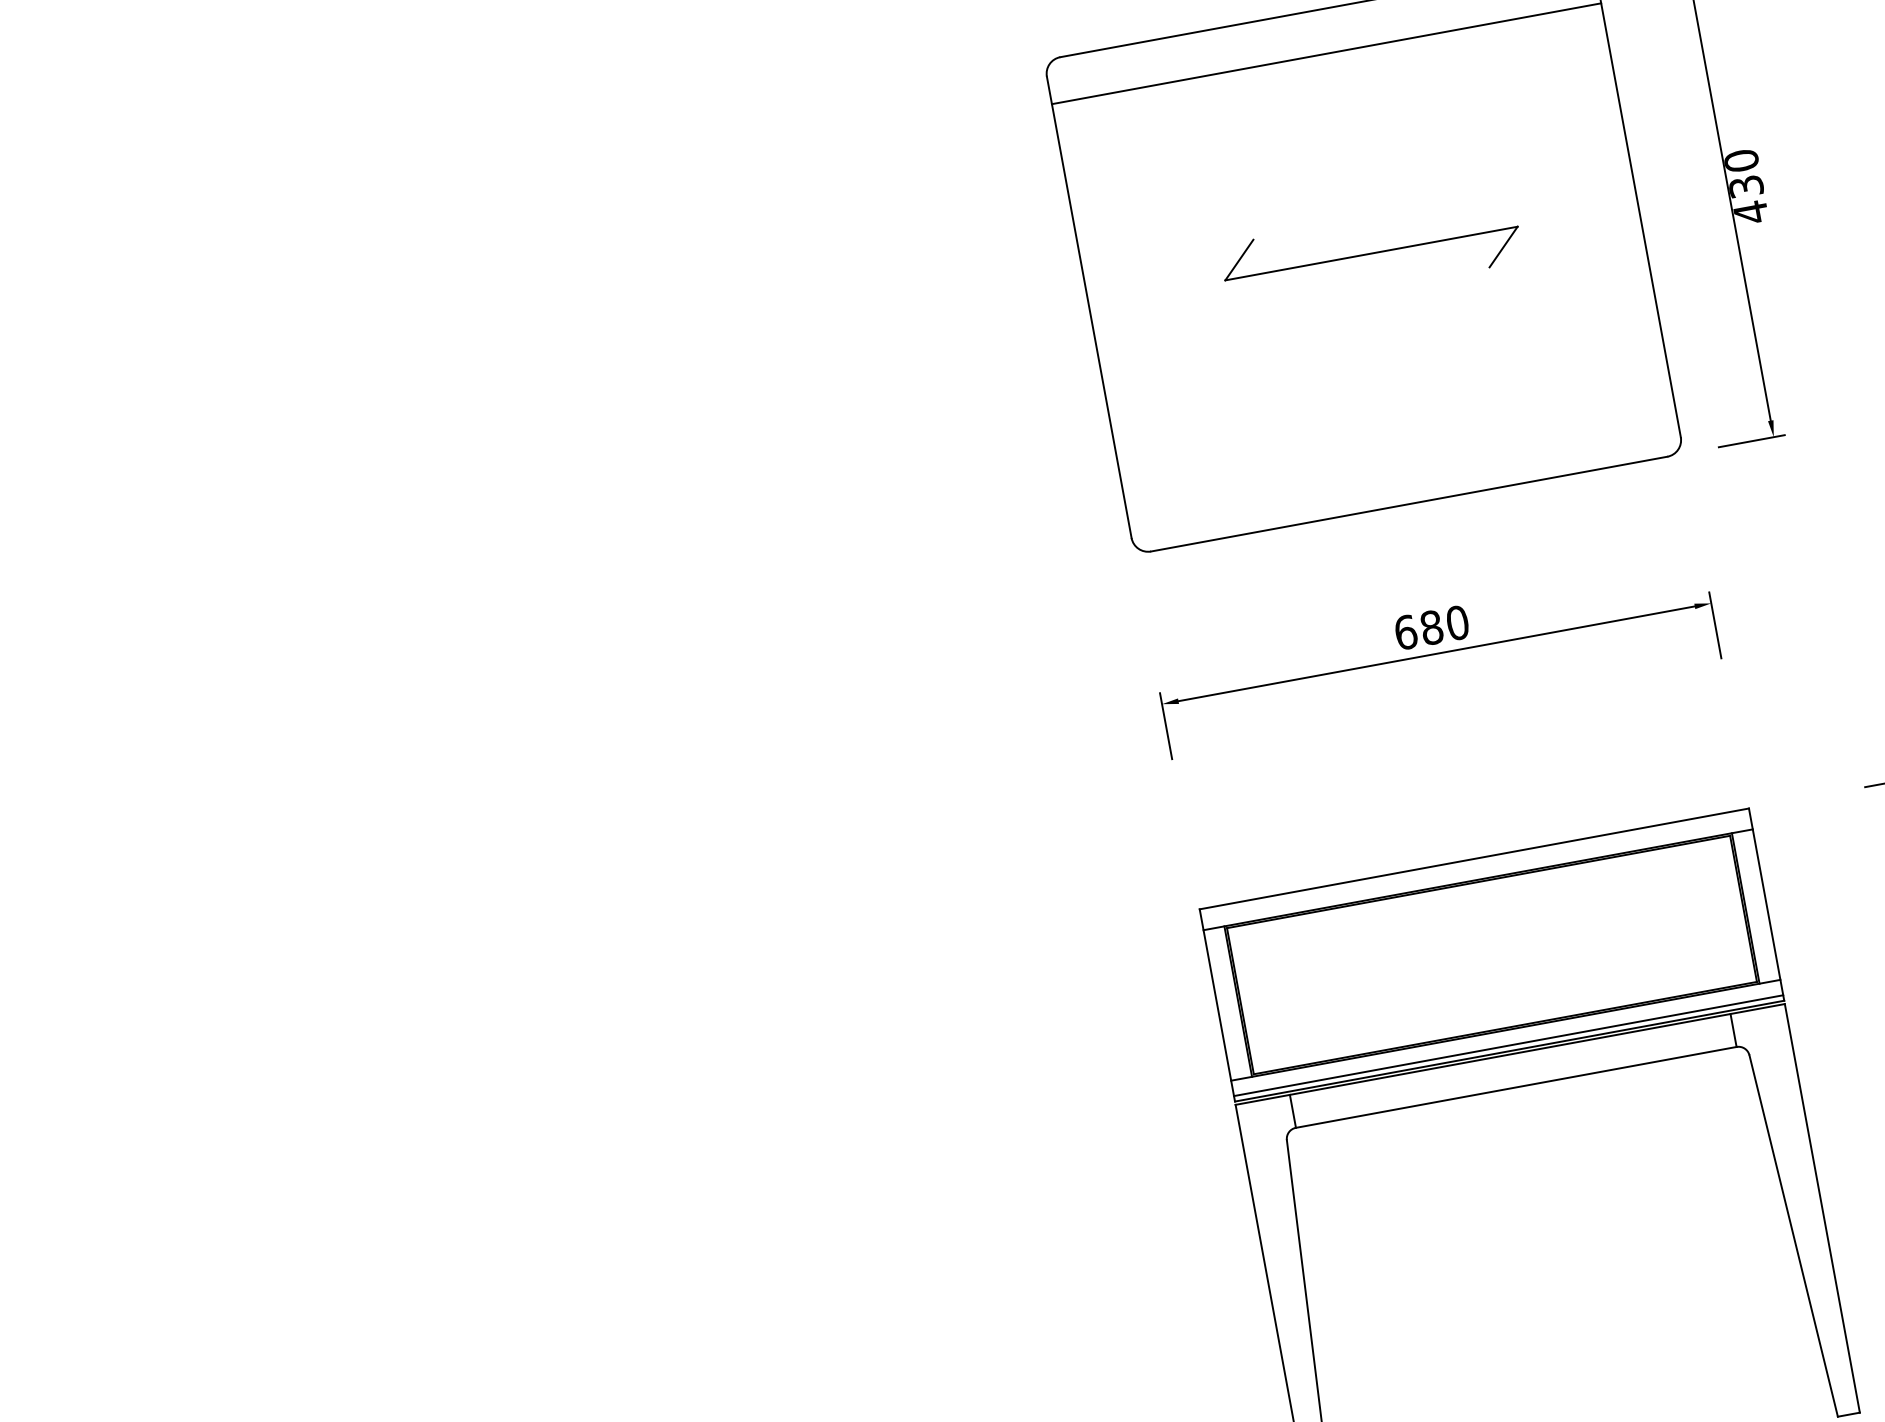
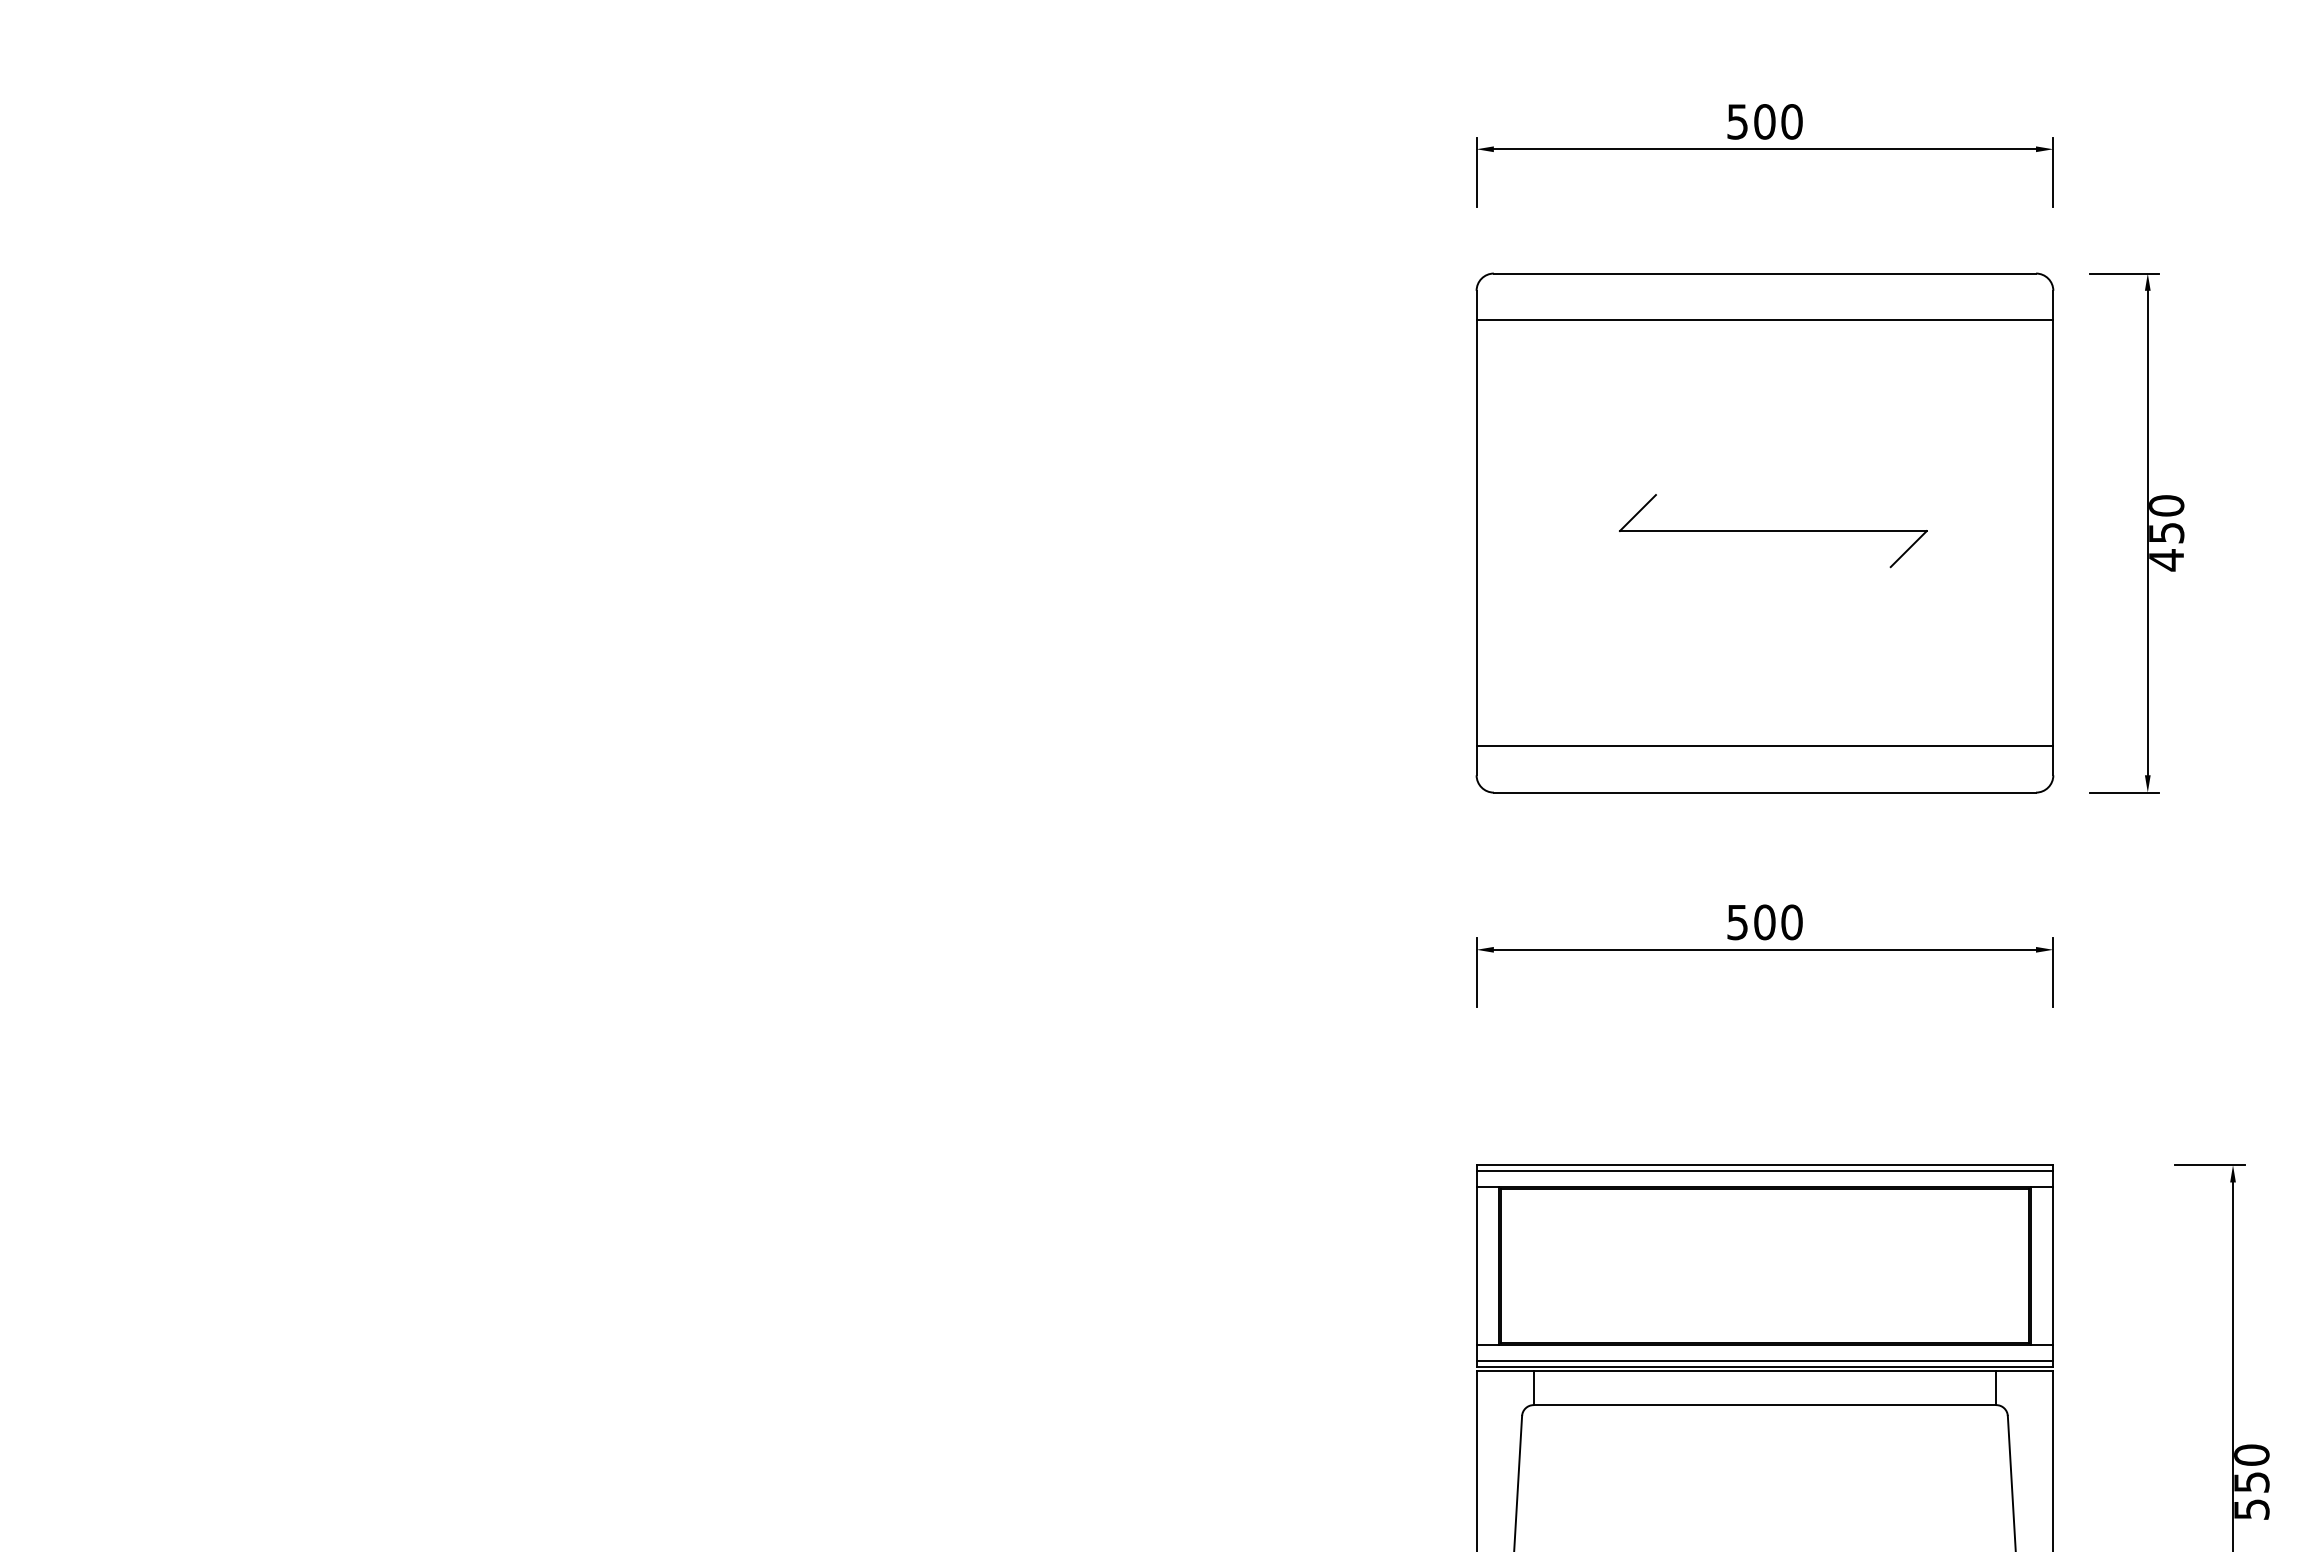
text: (1746, 186) -> (2166, 532), 430 -> 450
line: (1400, 460) -> (1764, 746), added
text: (1419, 630) -> (1751, 922), 680 -> 500
line: (1474, 864) -> (1764, 1170), added

